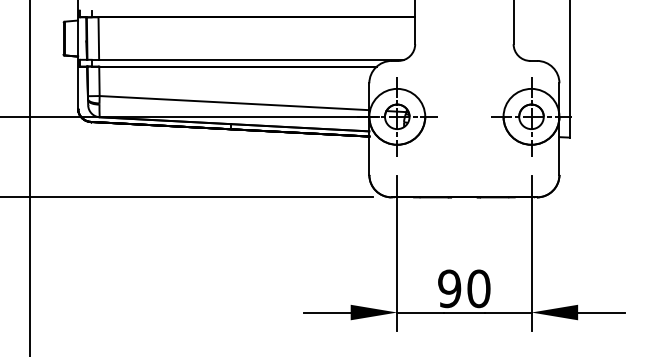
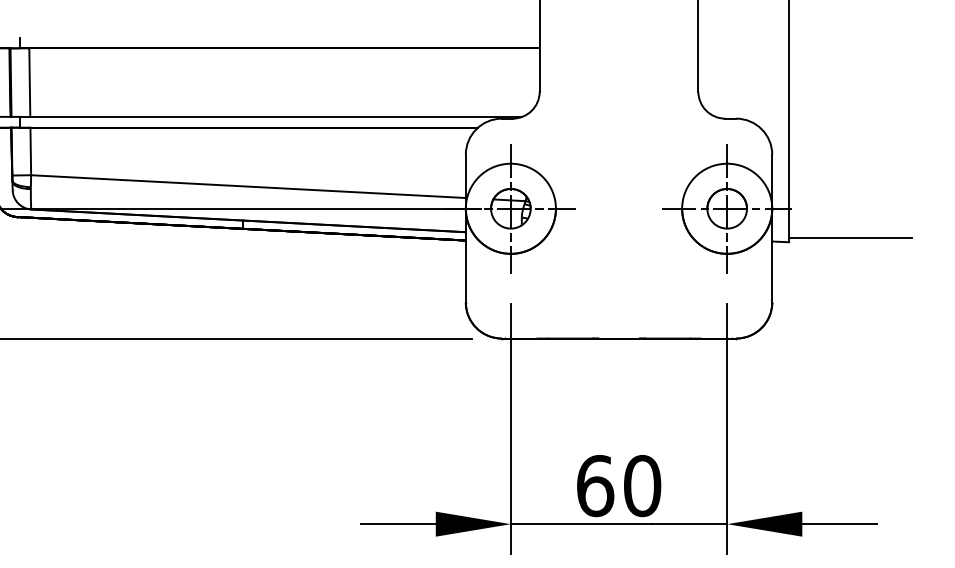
line: (607, 134) -> (849, 237), added
text: (449, 288) -> (595, 485), 90 -> 60

